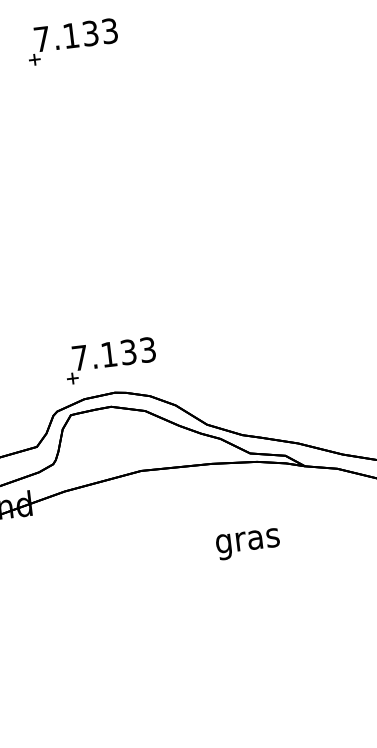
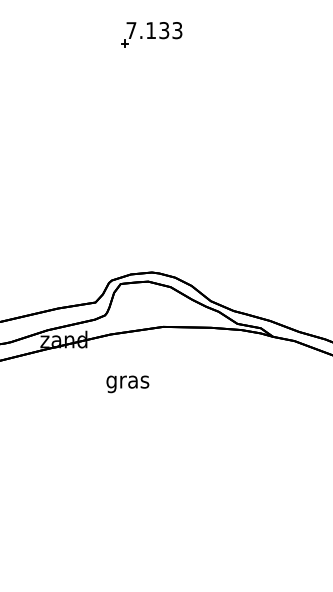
part: (110, 360) -> (151, 250), removed
text: (247, 544) -> (127, 384), moved

